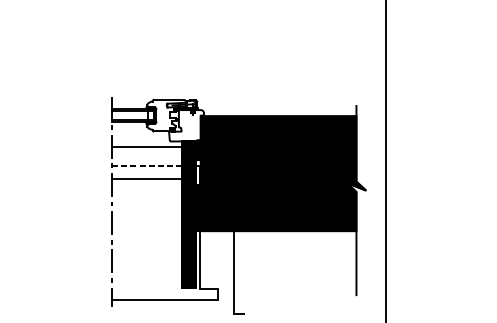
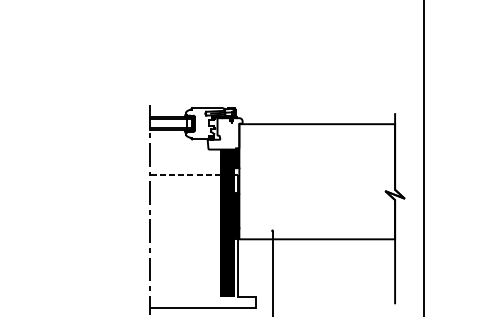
line: (146, 147) -> (185, 155), removed
fill: (283, 173) -> (322, 181), removed
line: (146, 178) -> (185, 186), removed

